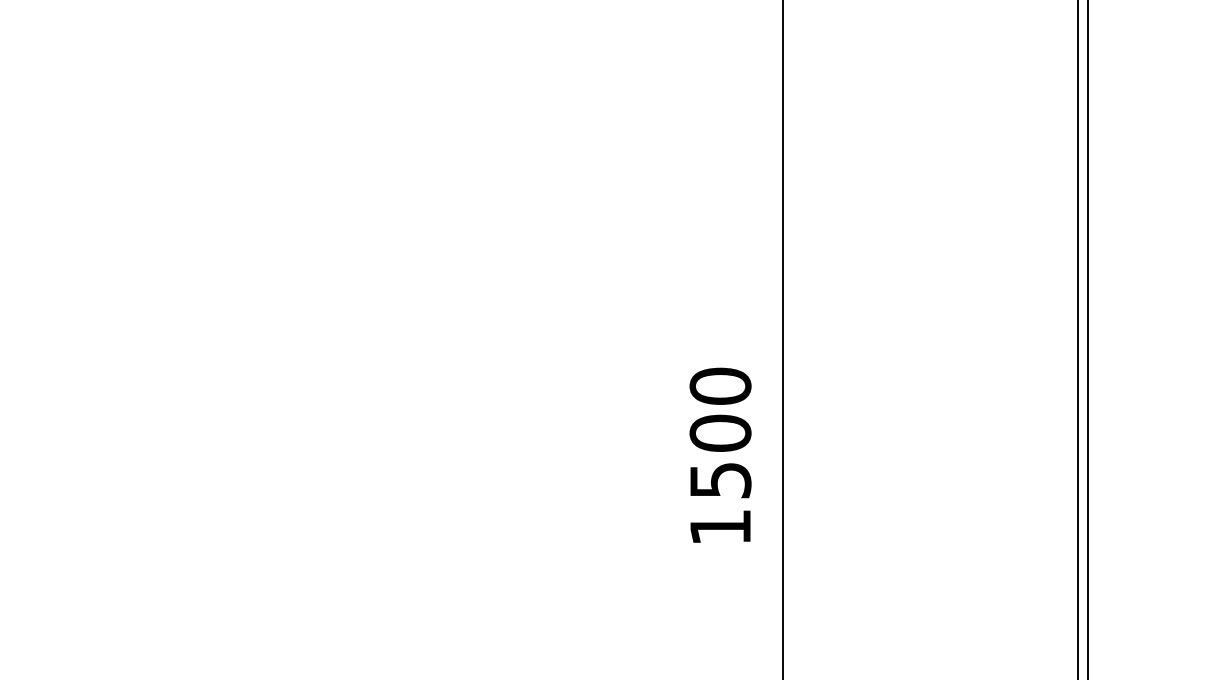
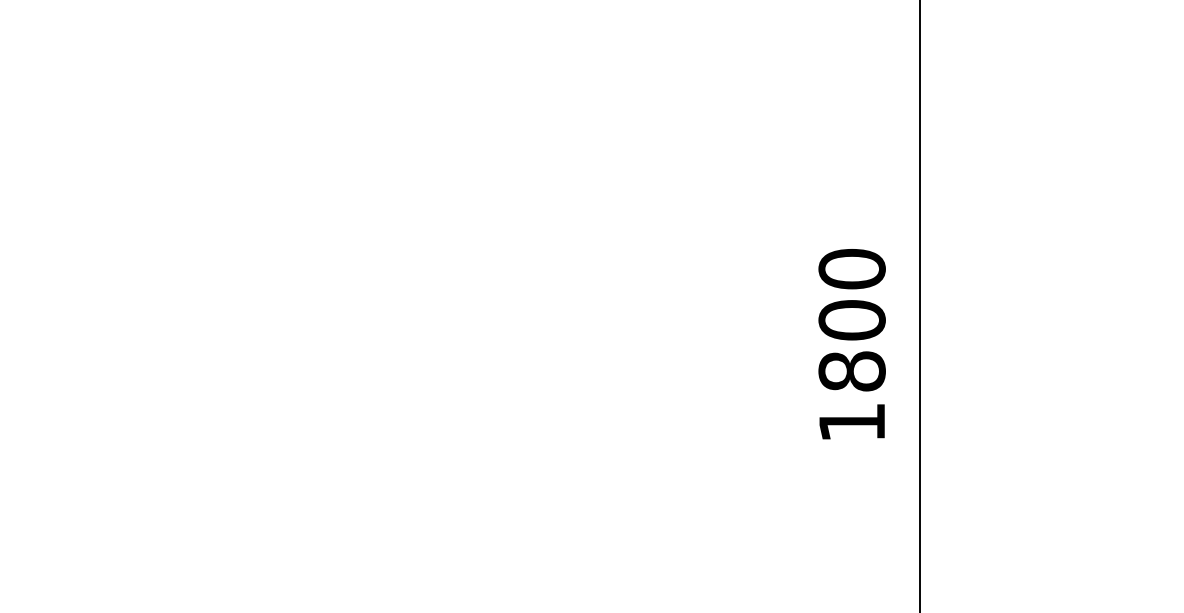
text: (720, 480) -> (852, 371), 1500 -> 1800

